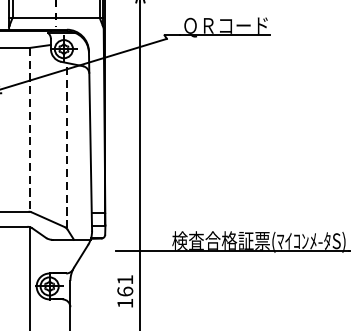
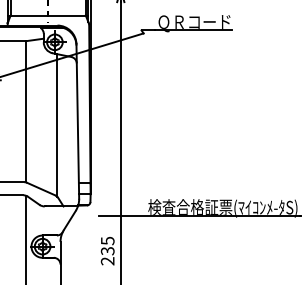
line: (29, 129) -> (25, 111), dashed -> solid
line: (66, 144) -> (57, 124), dashed -> solid
text: (124, 290) -> (107, 250), 161 -> 235

